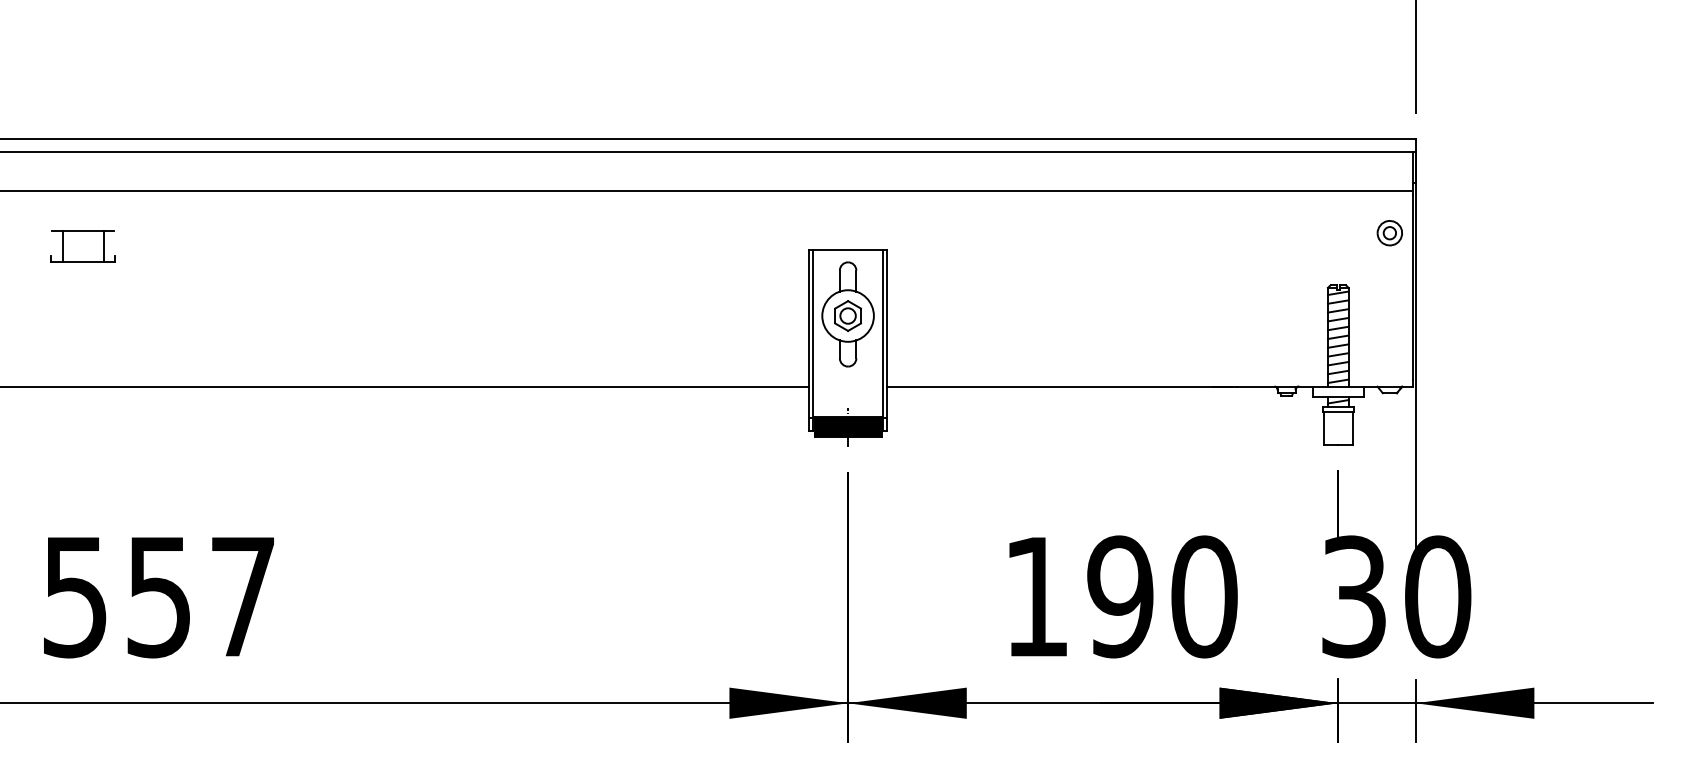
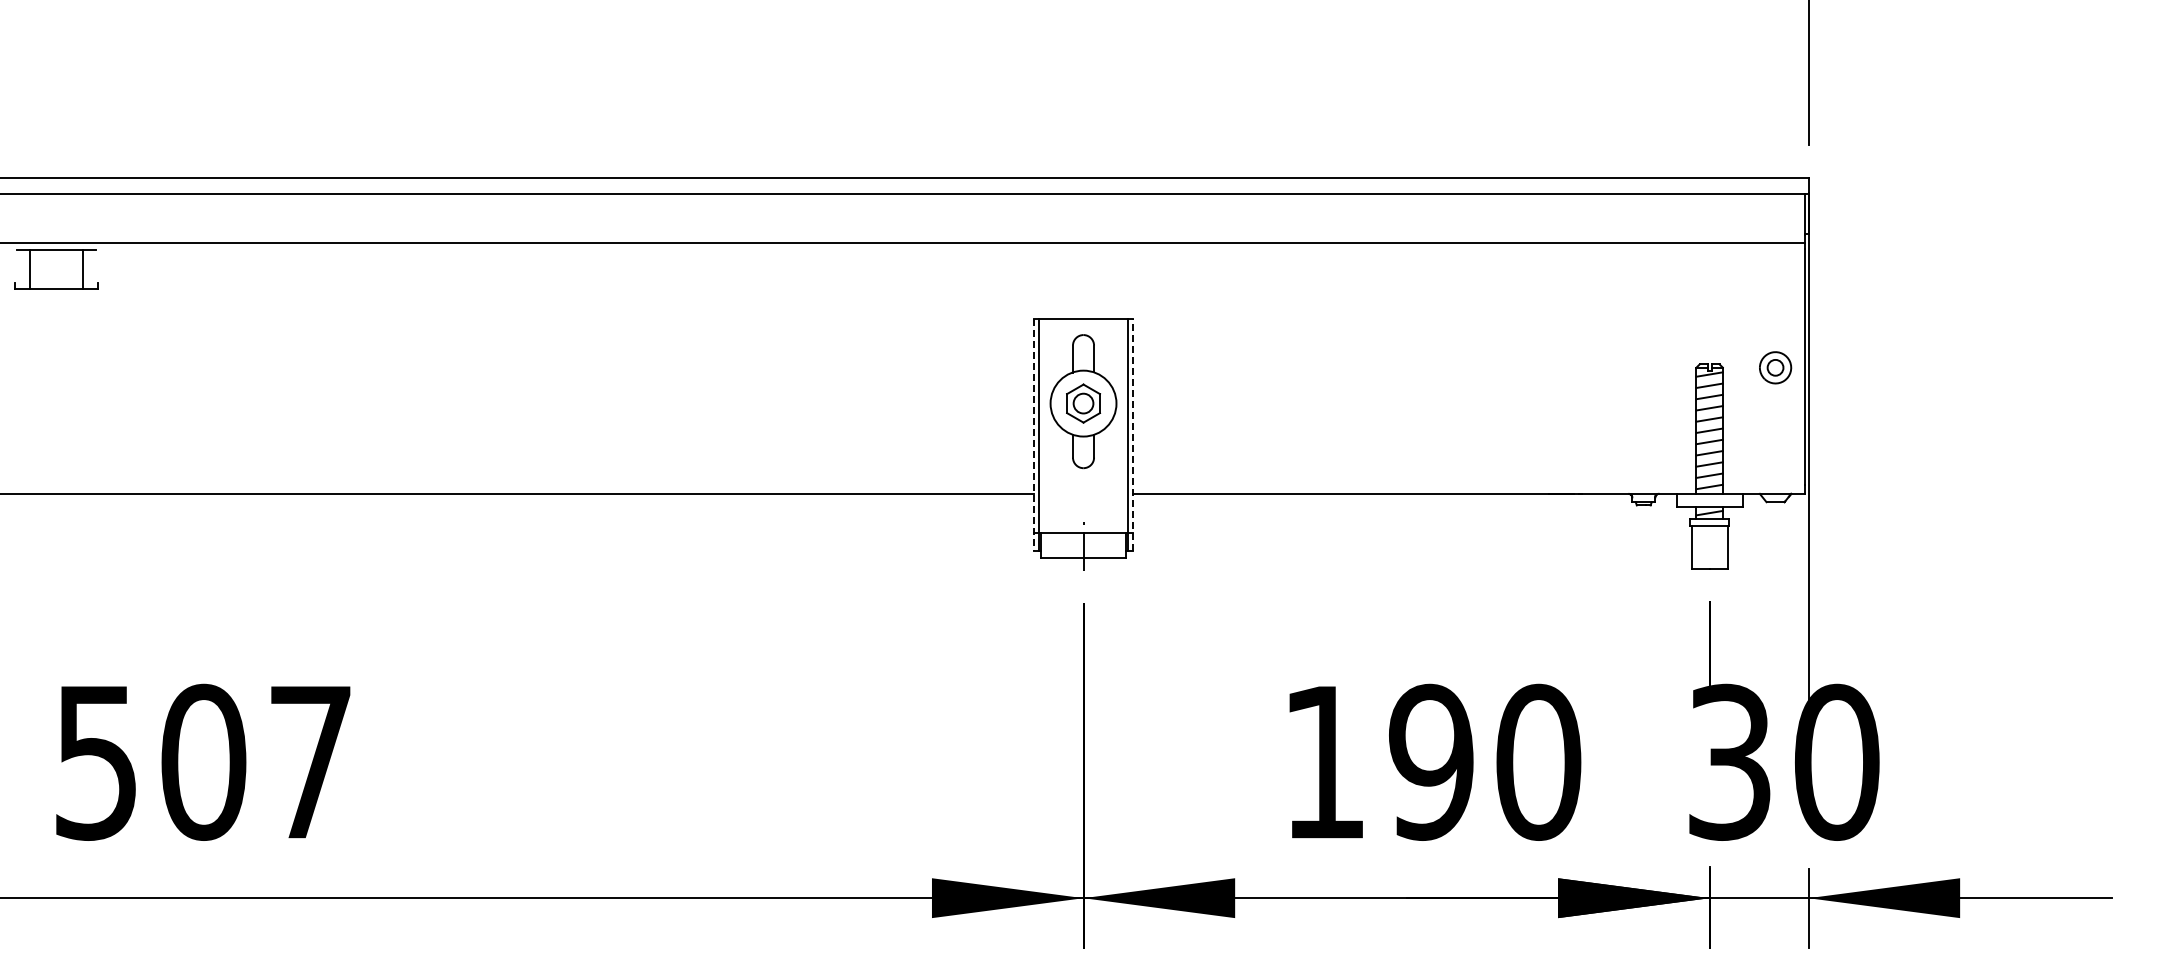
part: (1389, 232) -> (1775, 367), moved
part: (83, 246) -> (56, 269), moved
line: (809, 340) -> (1034, 434), solid -> dashed
line: (886, 340) -> (1132, 434), solid -> dashed
hatch: (848, 427) -> (1083, 545), removed
text: (159, 596) -> (203, 761), 557 -> 507

